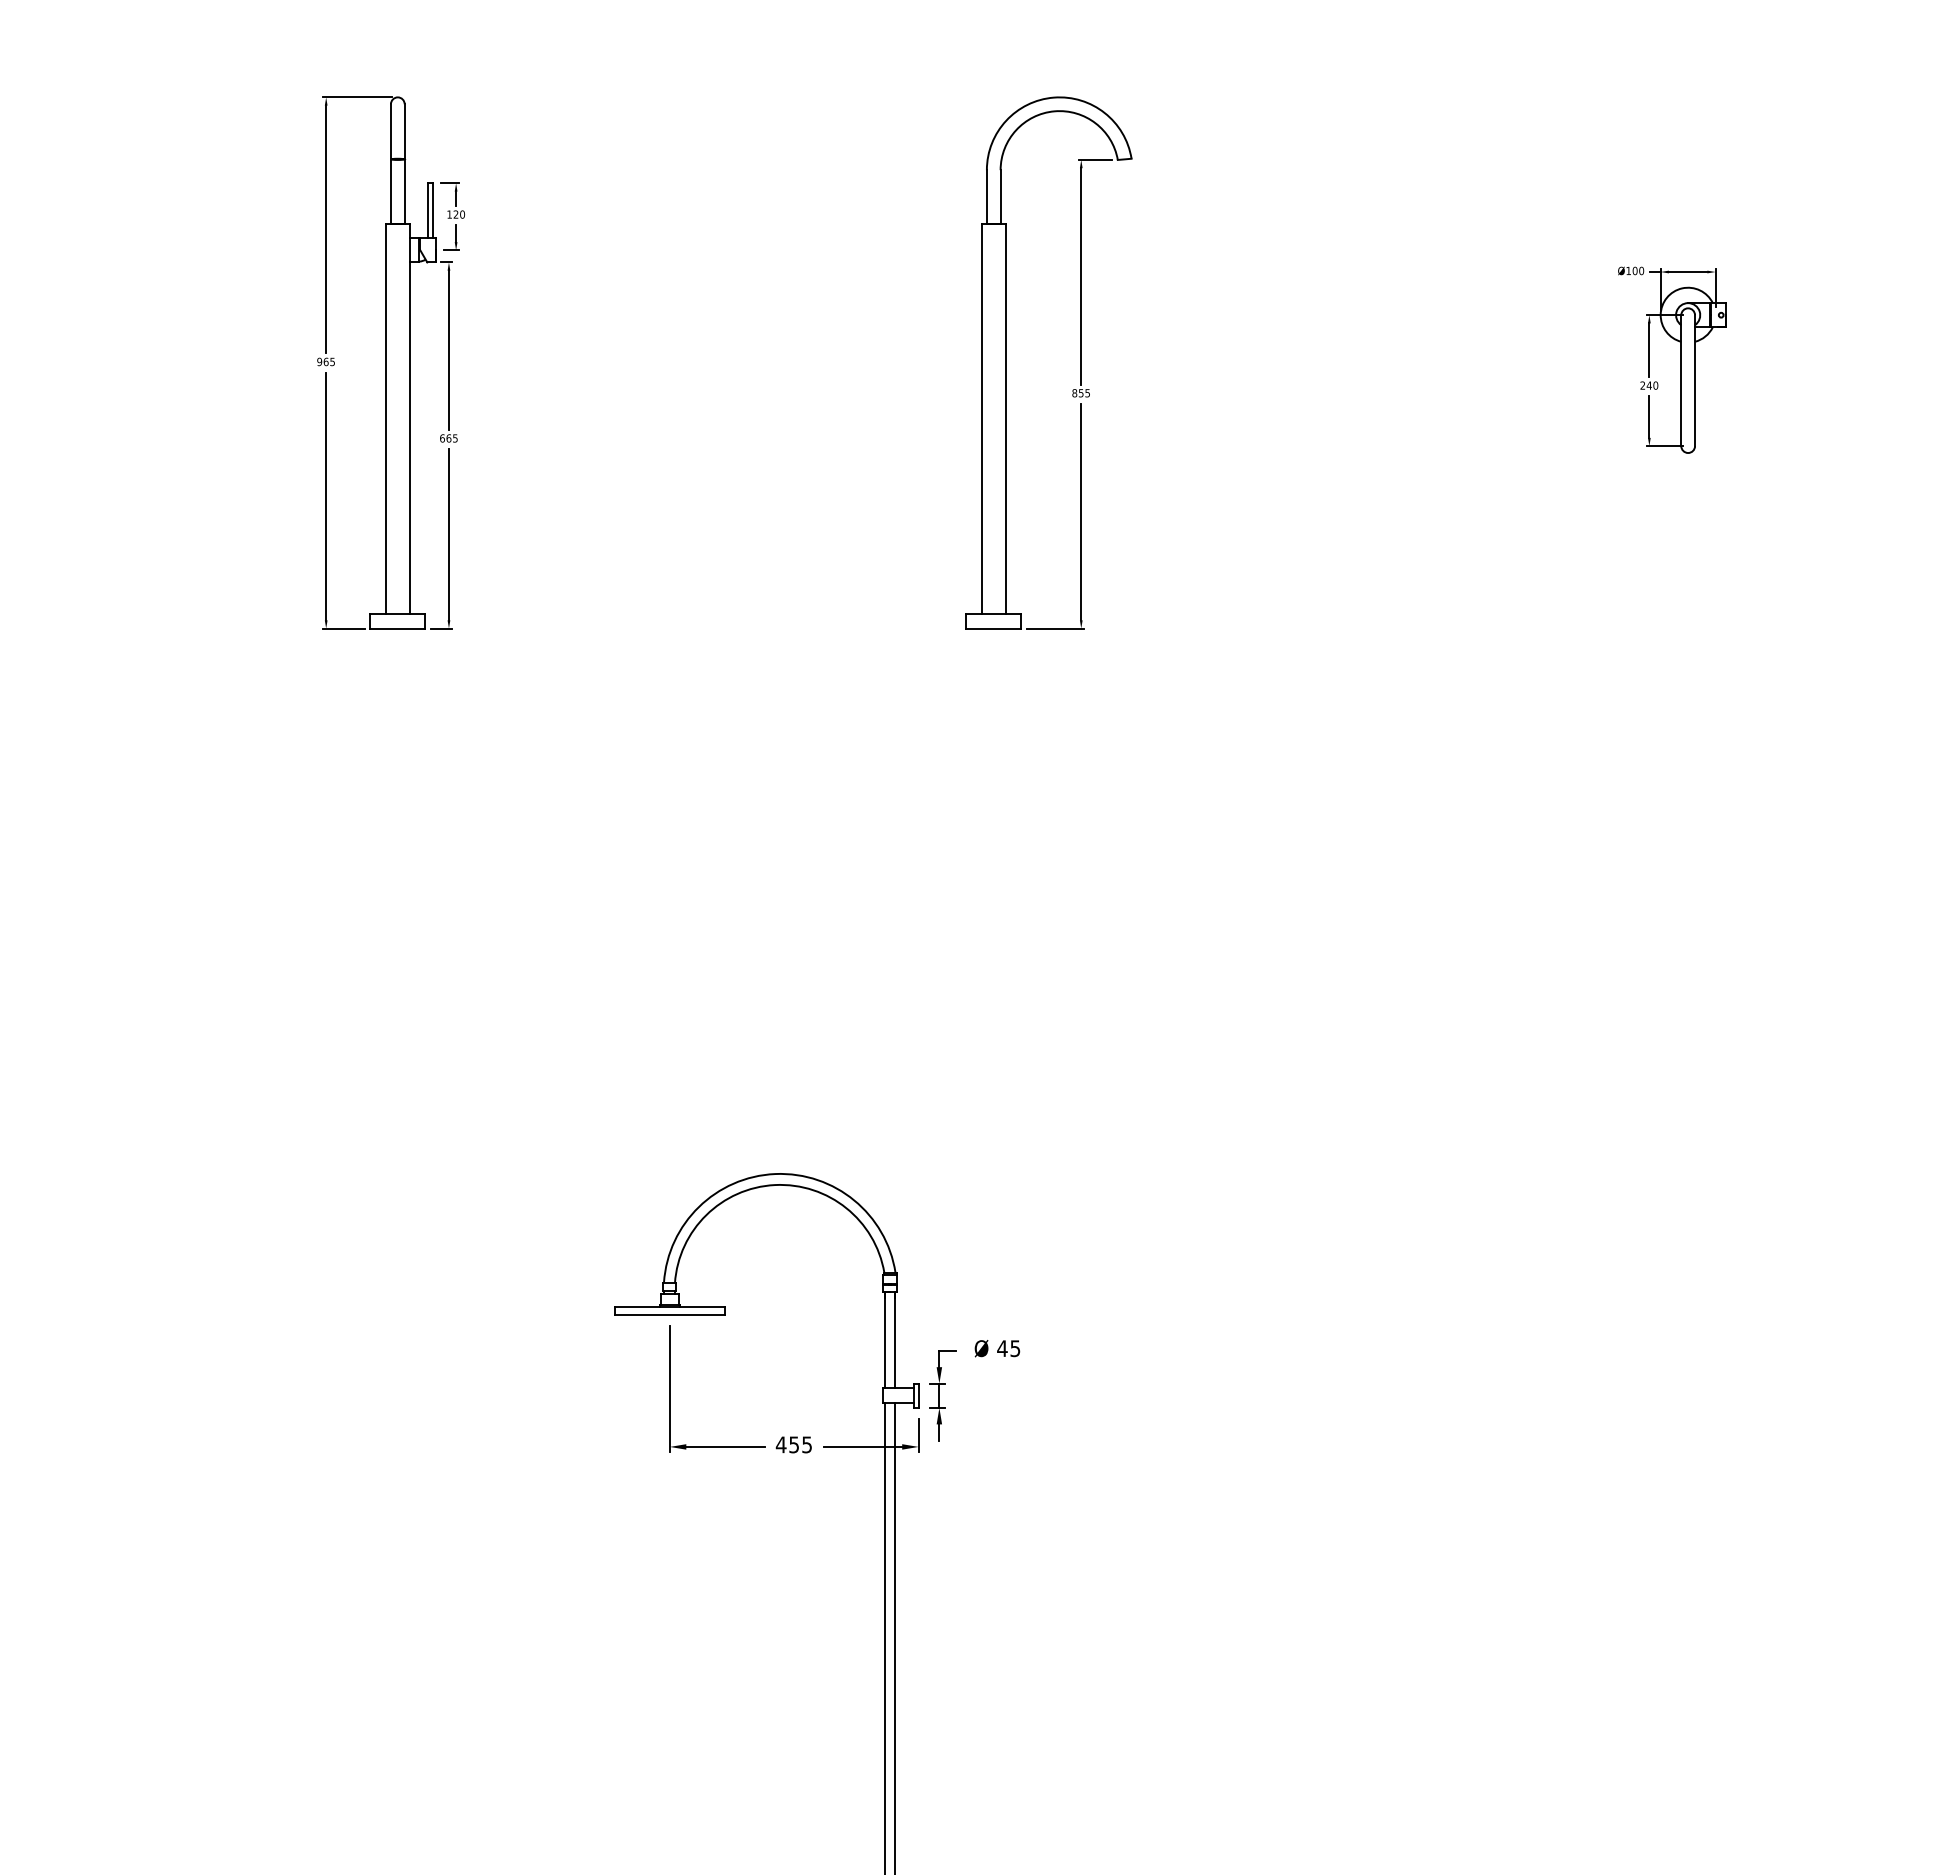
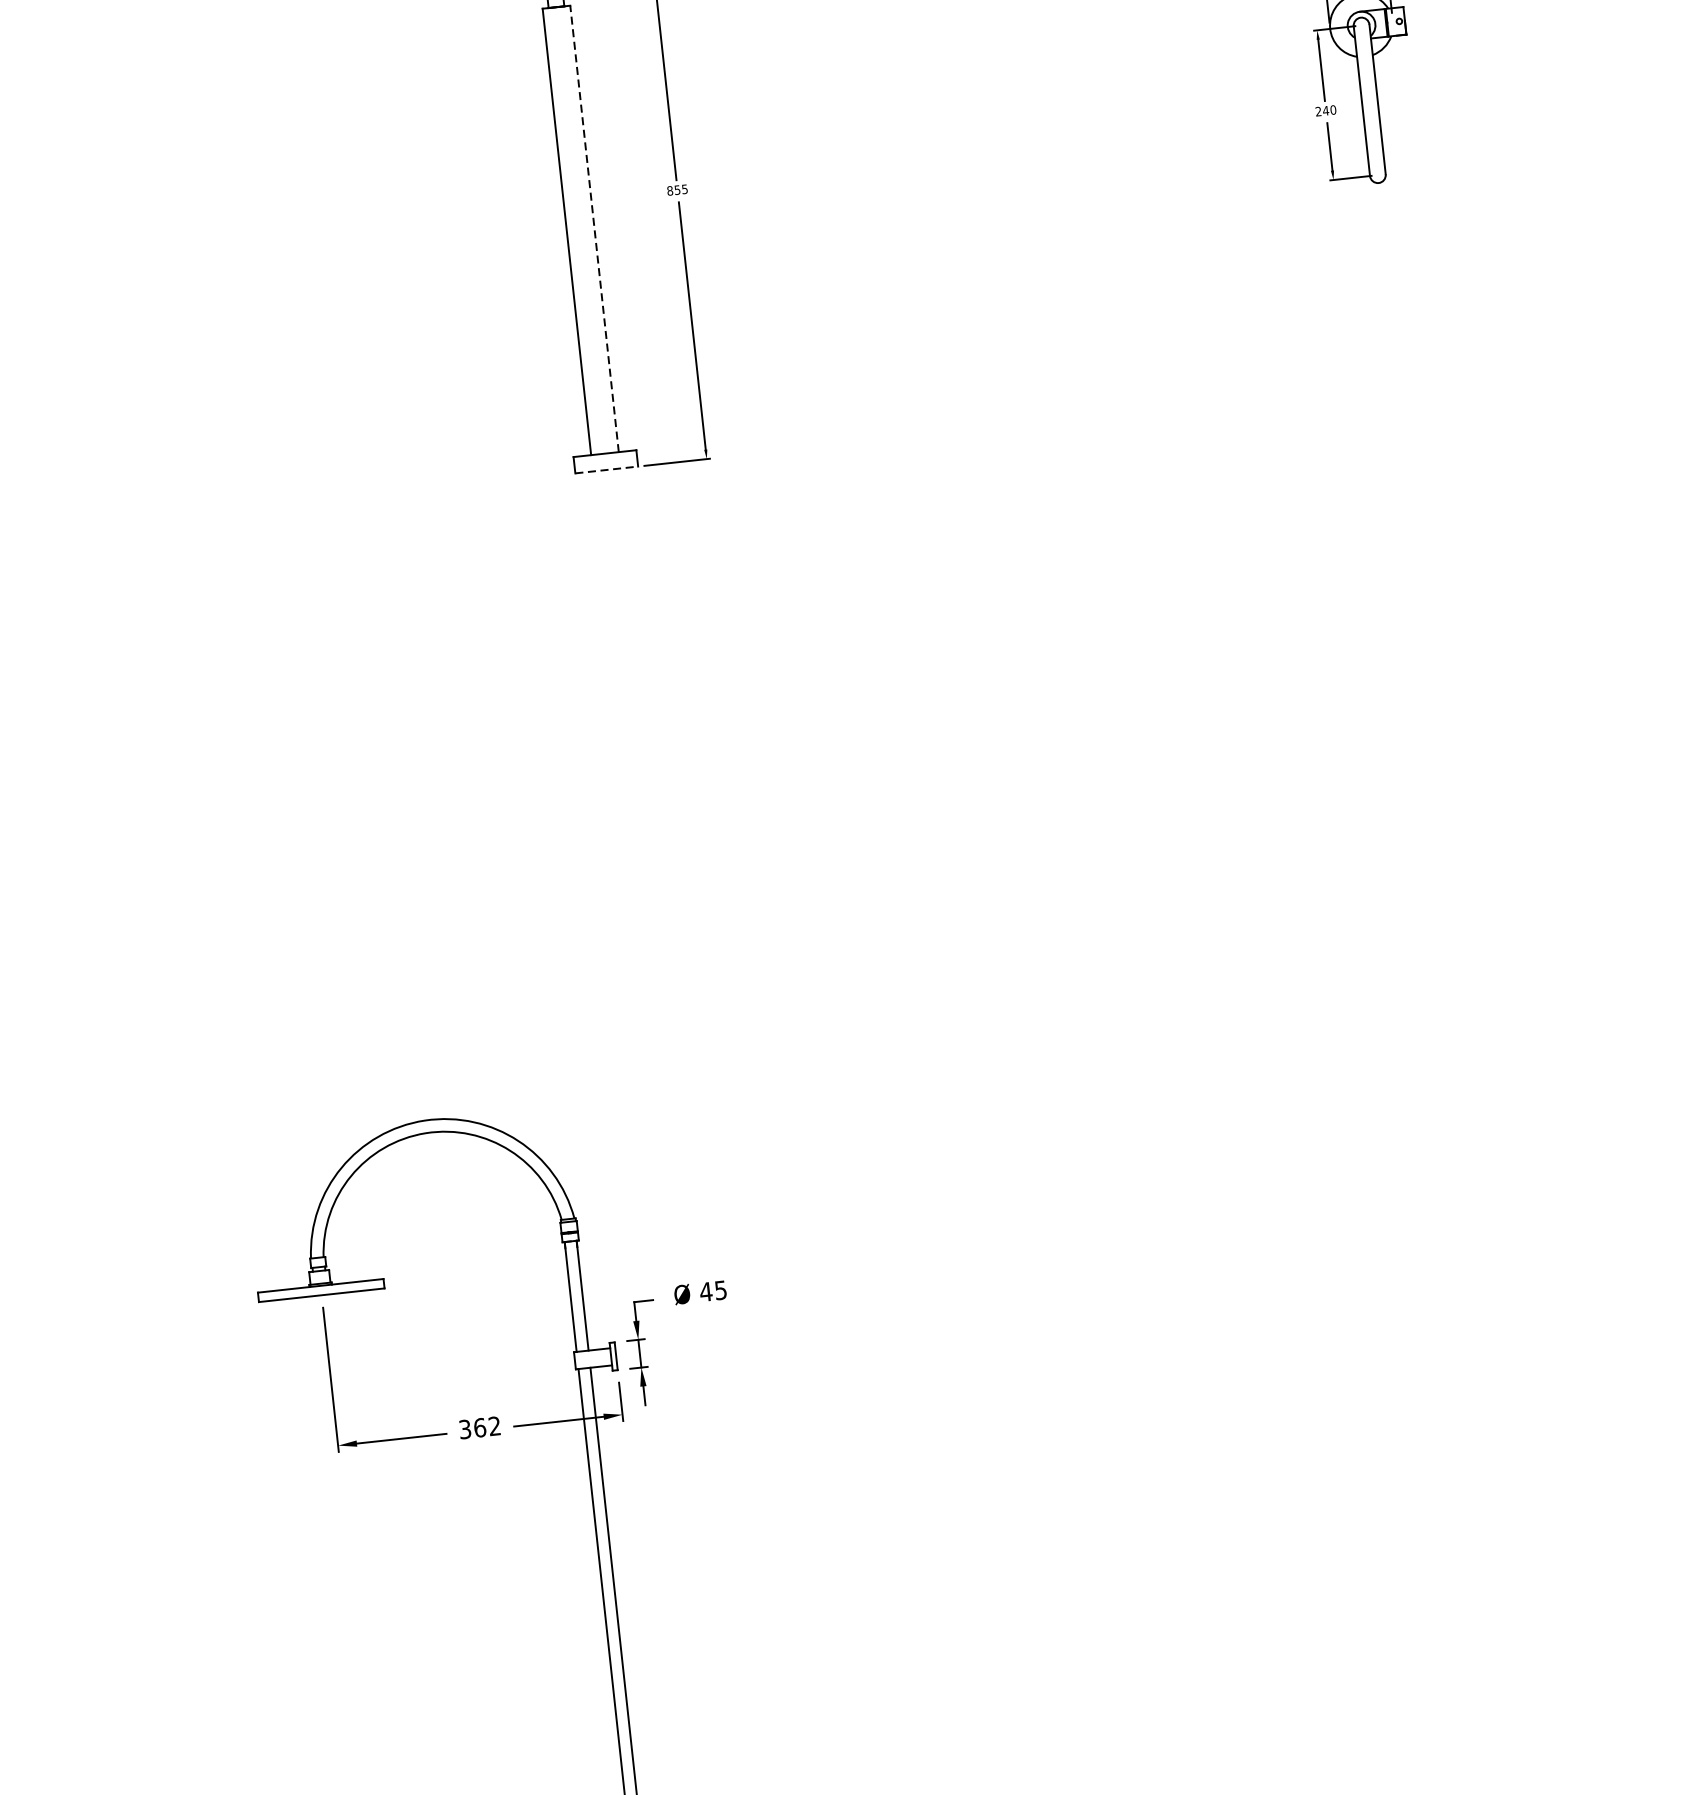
line: (1005, 418) -> (594, 228), solid -> dashed
line: (994, 628) -> (607, 469), solid -> dashed
text: (793, 1444) -> (479, 1427), 455 -> 362

